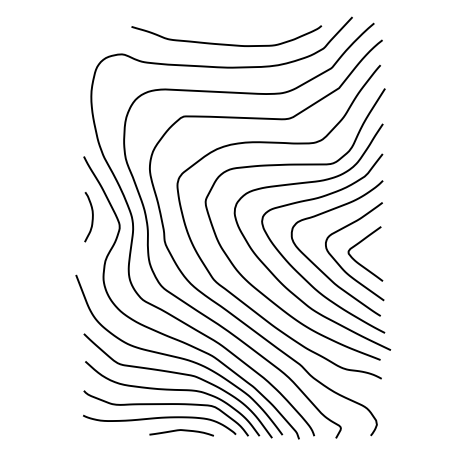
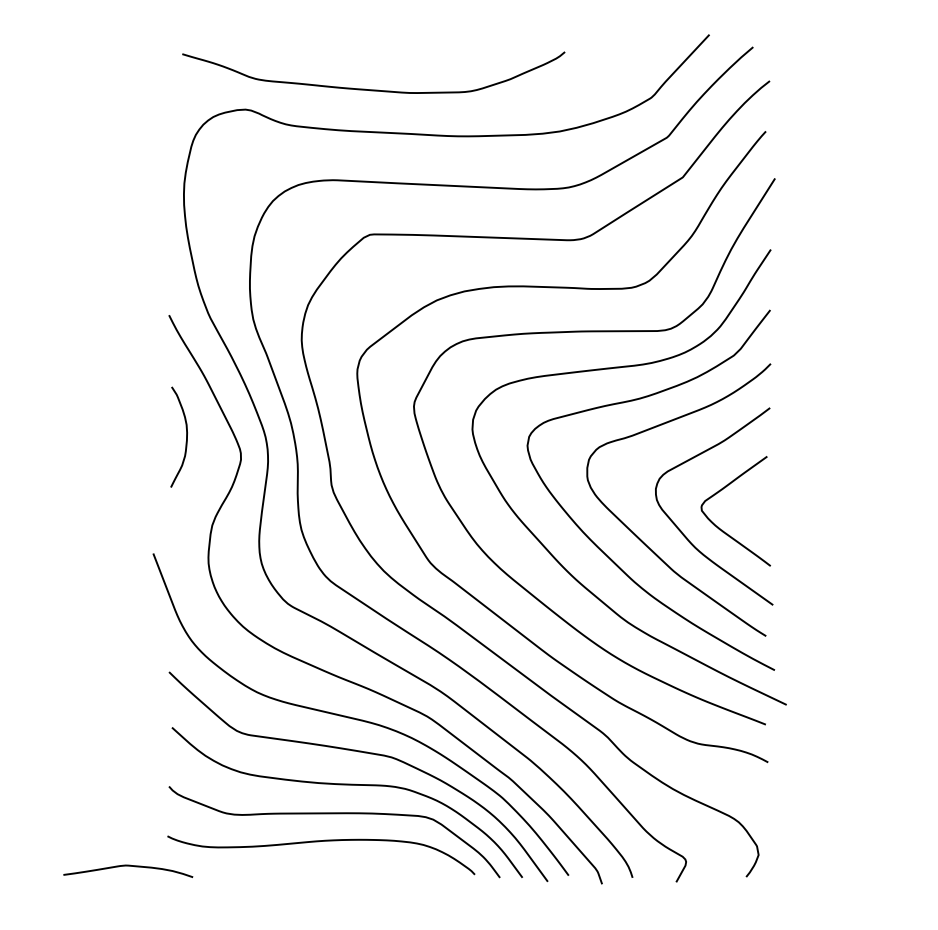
curve: (226, 43) -> (373, 87), moved
curve: (182, 431) -> (129, 868), moved

